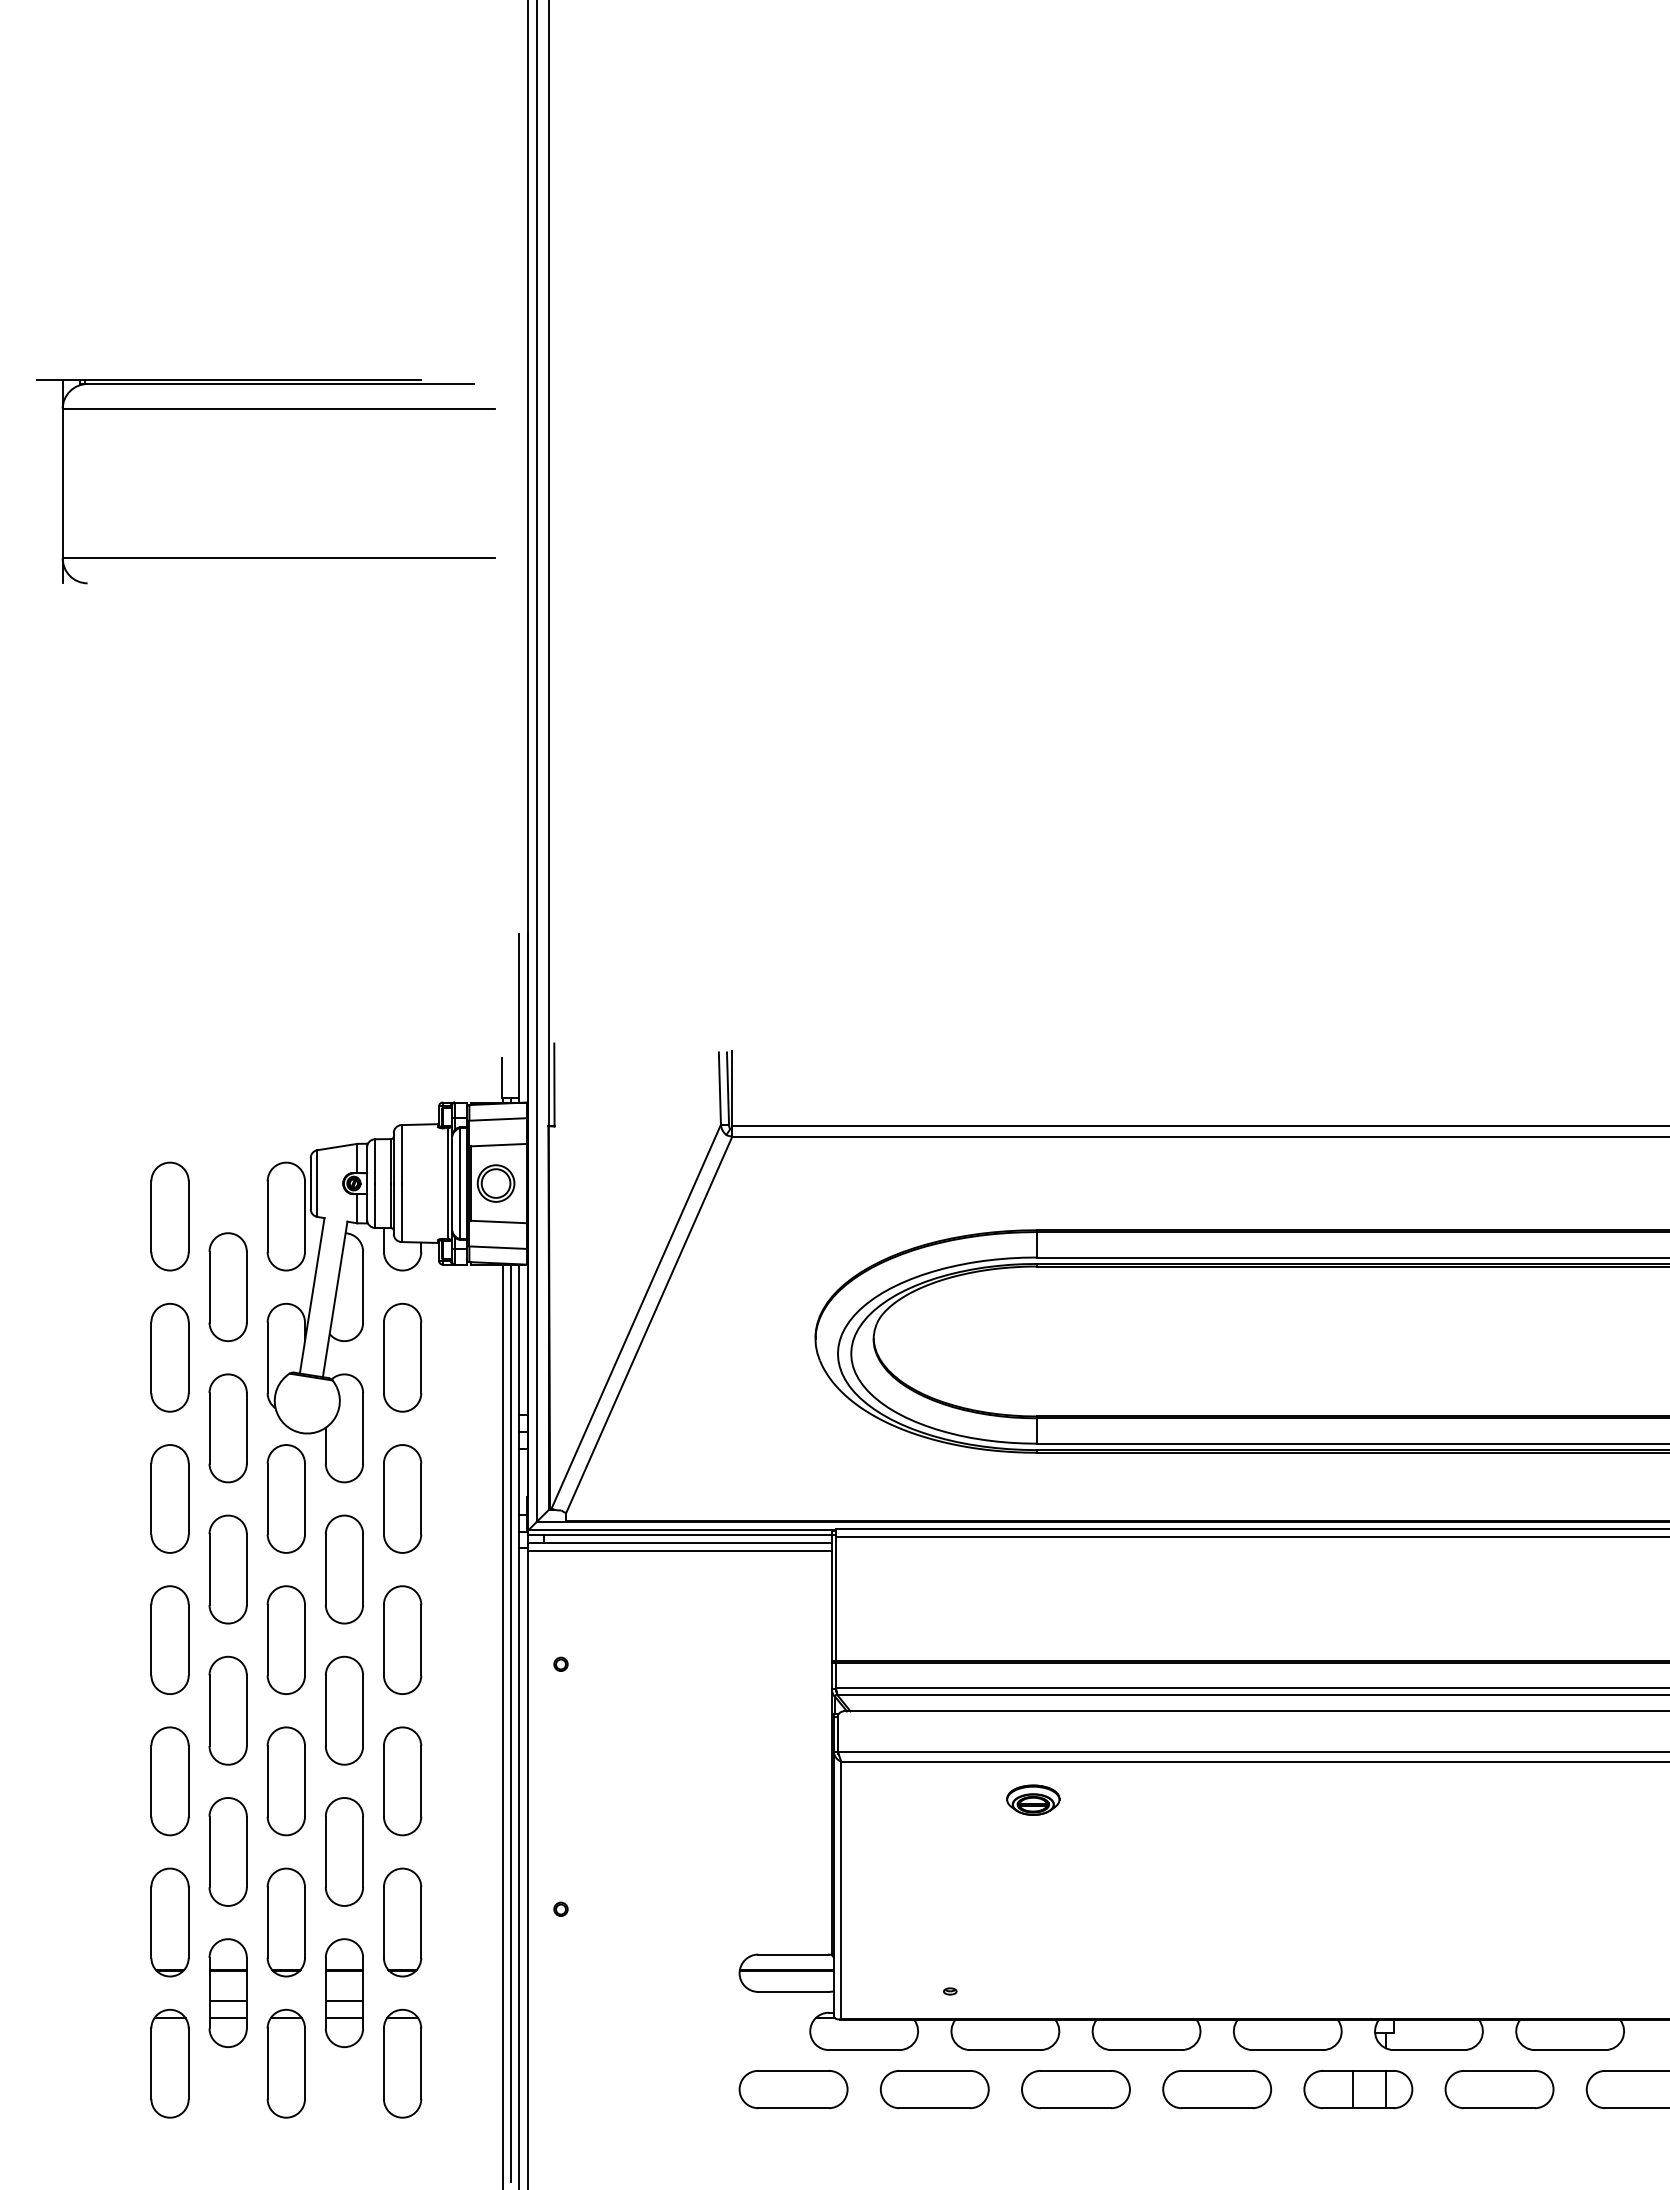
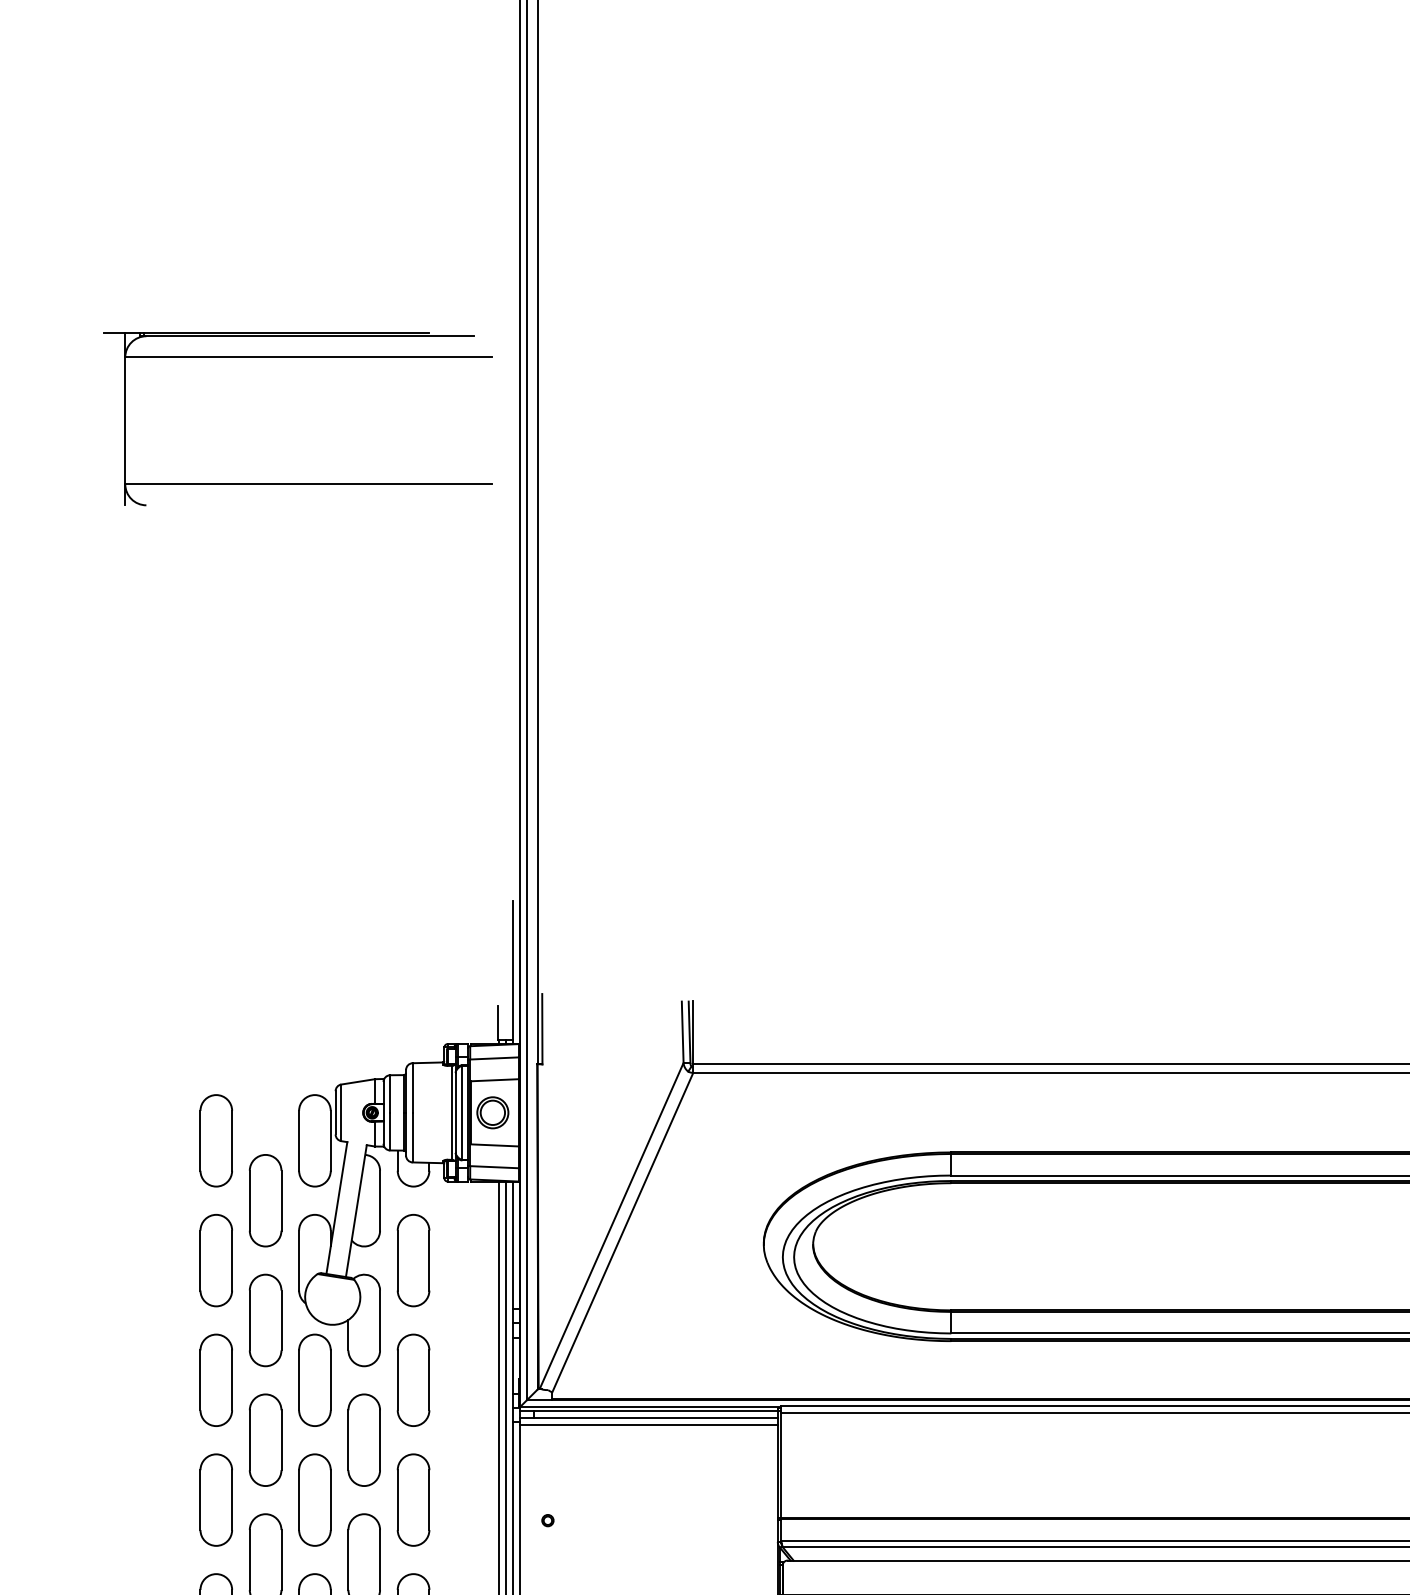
part: (265, 409) -> (297, 357), moved

